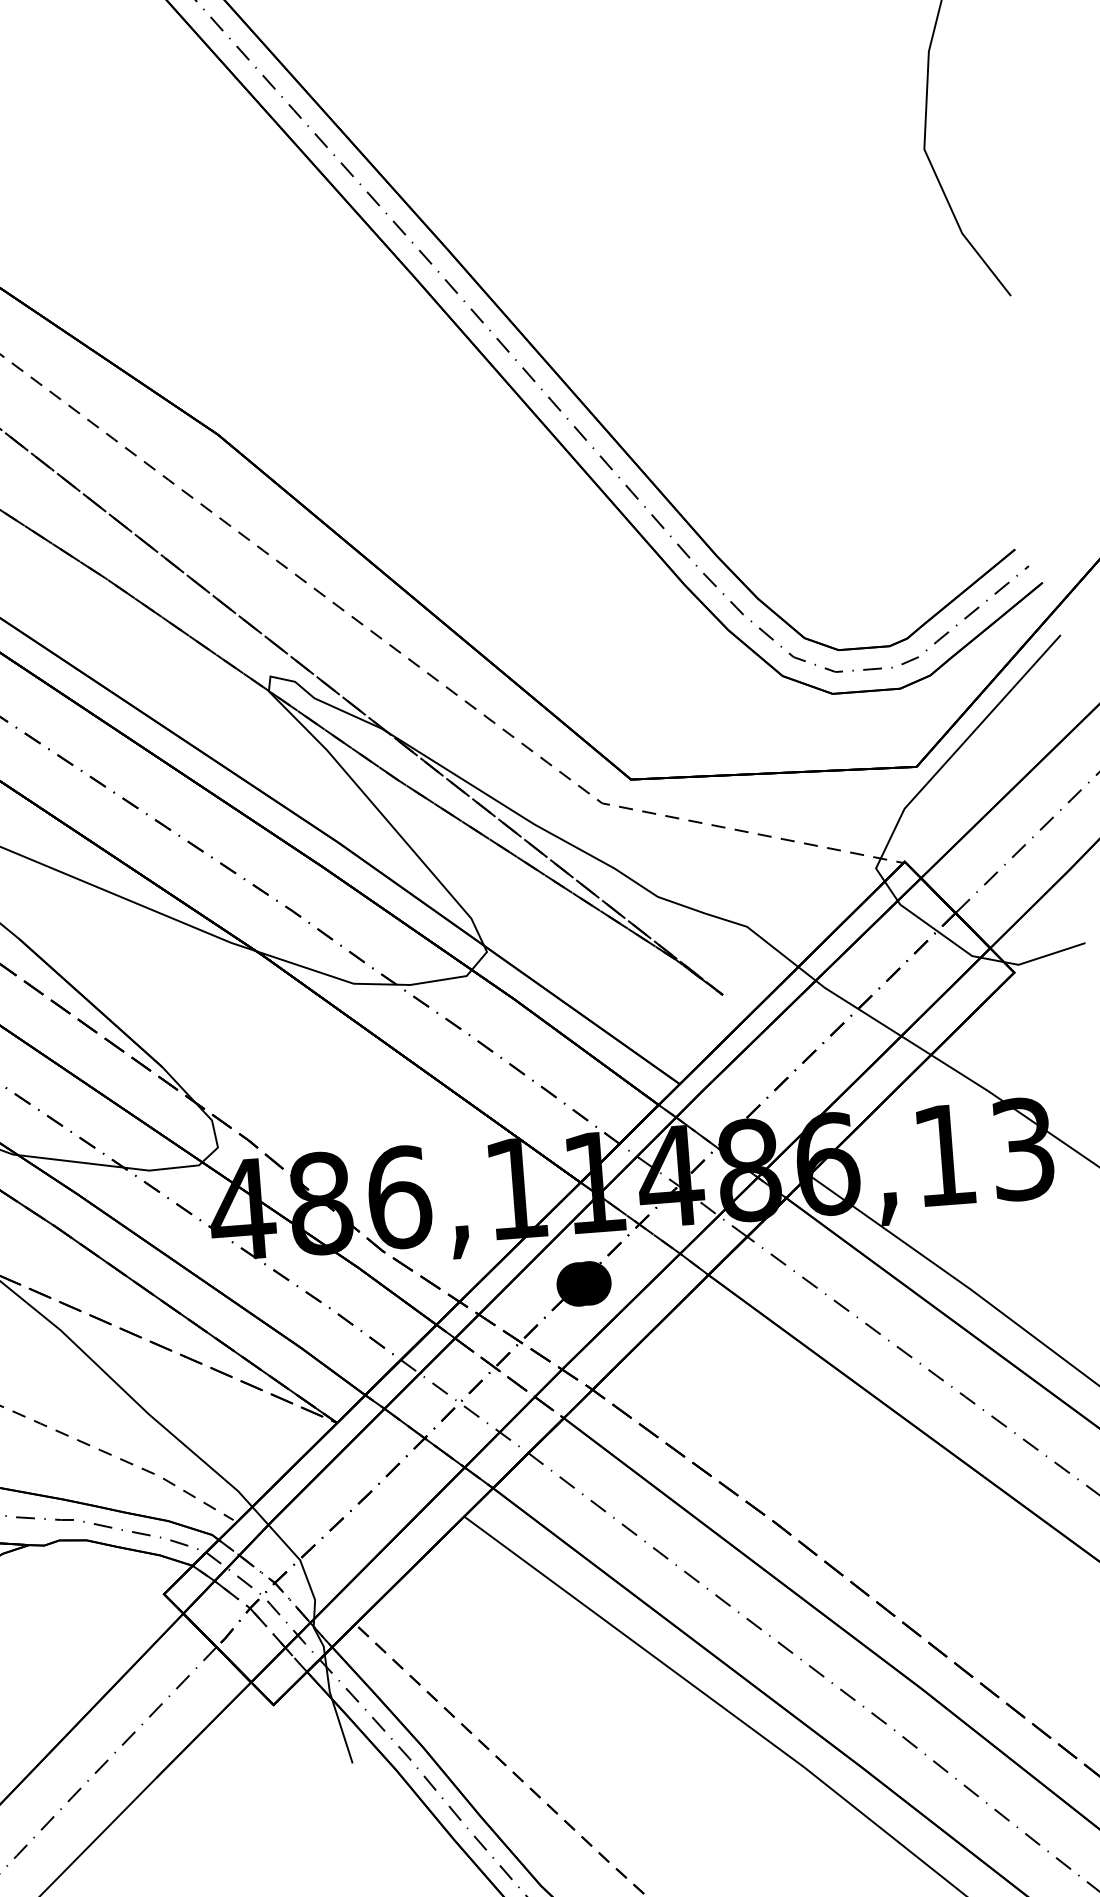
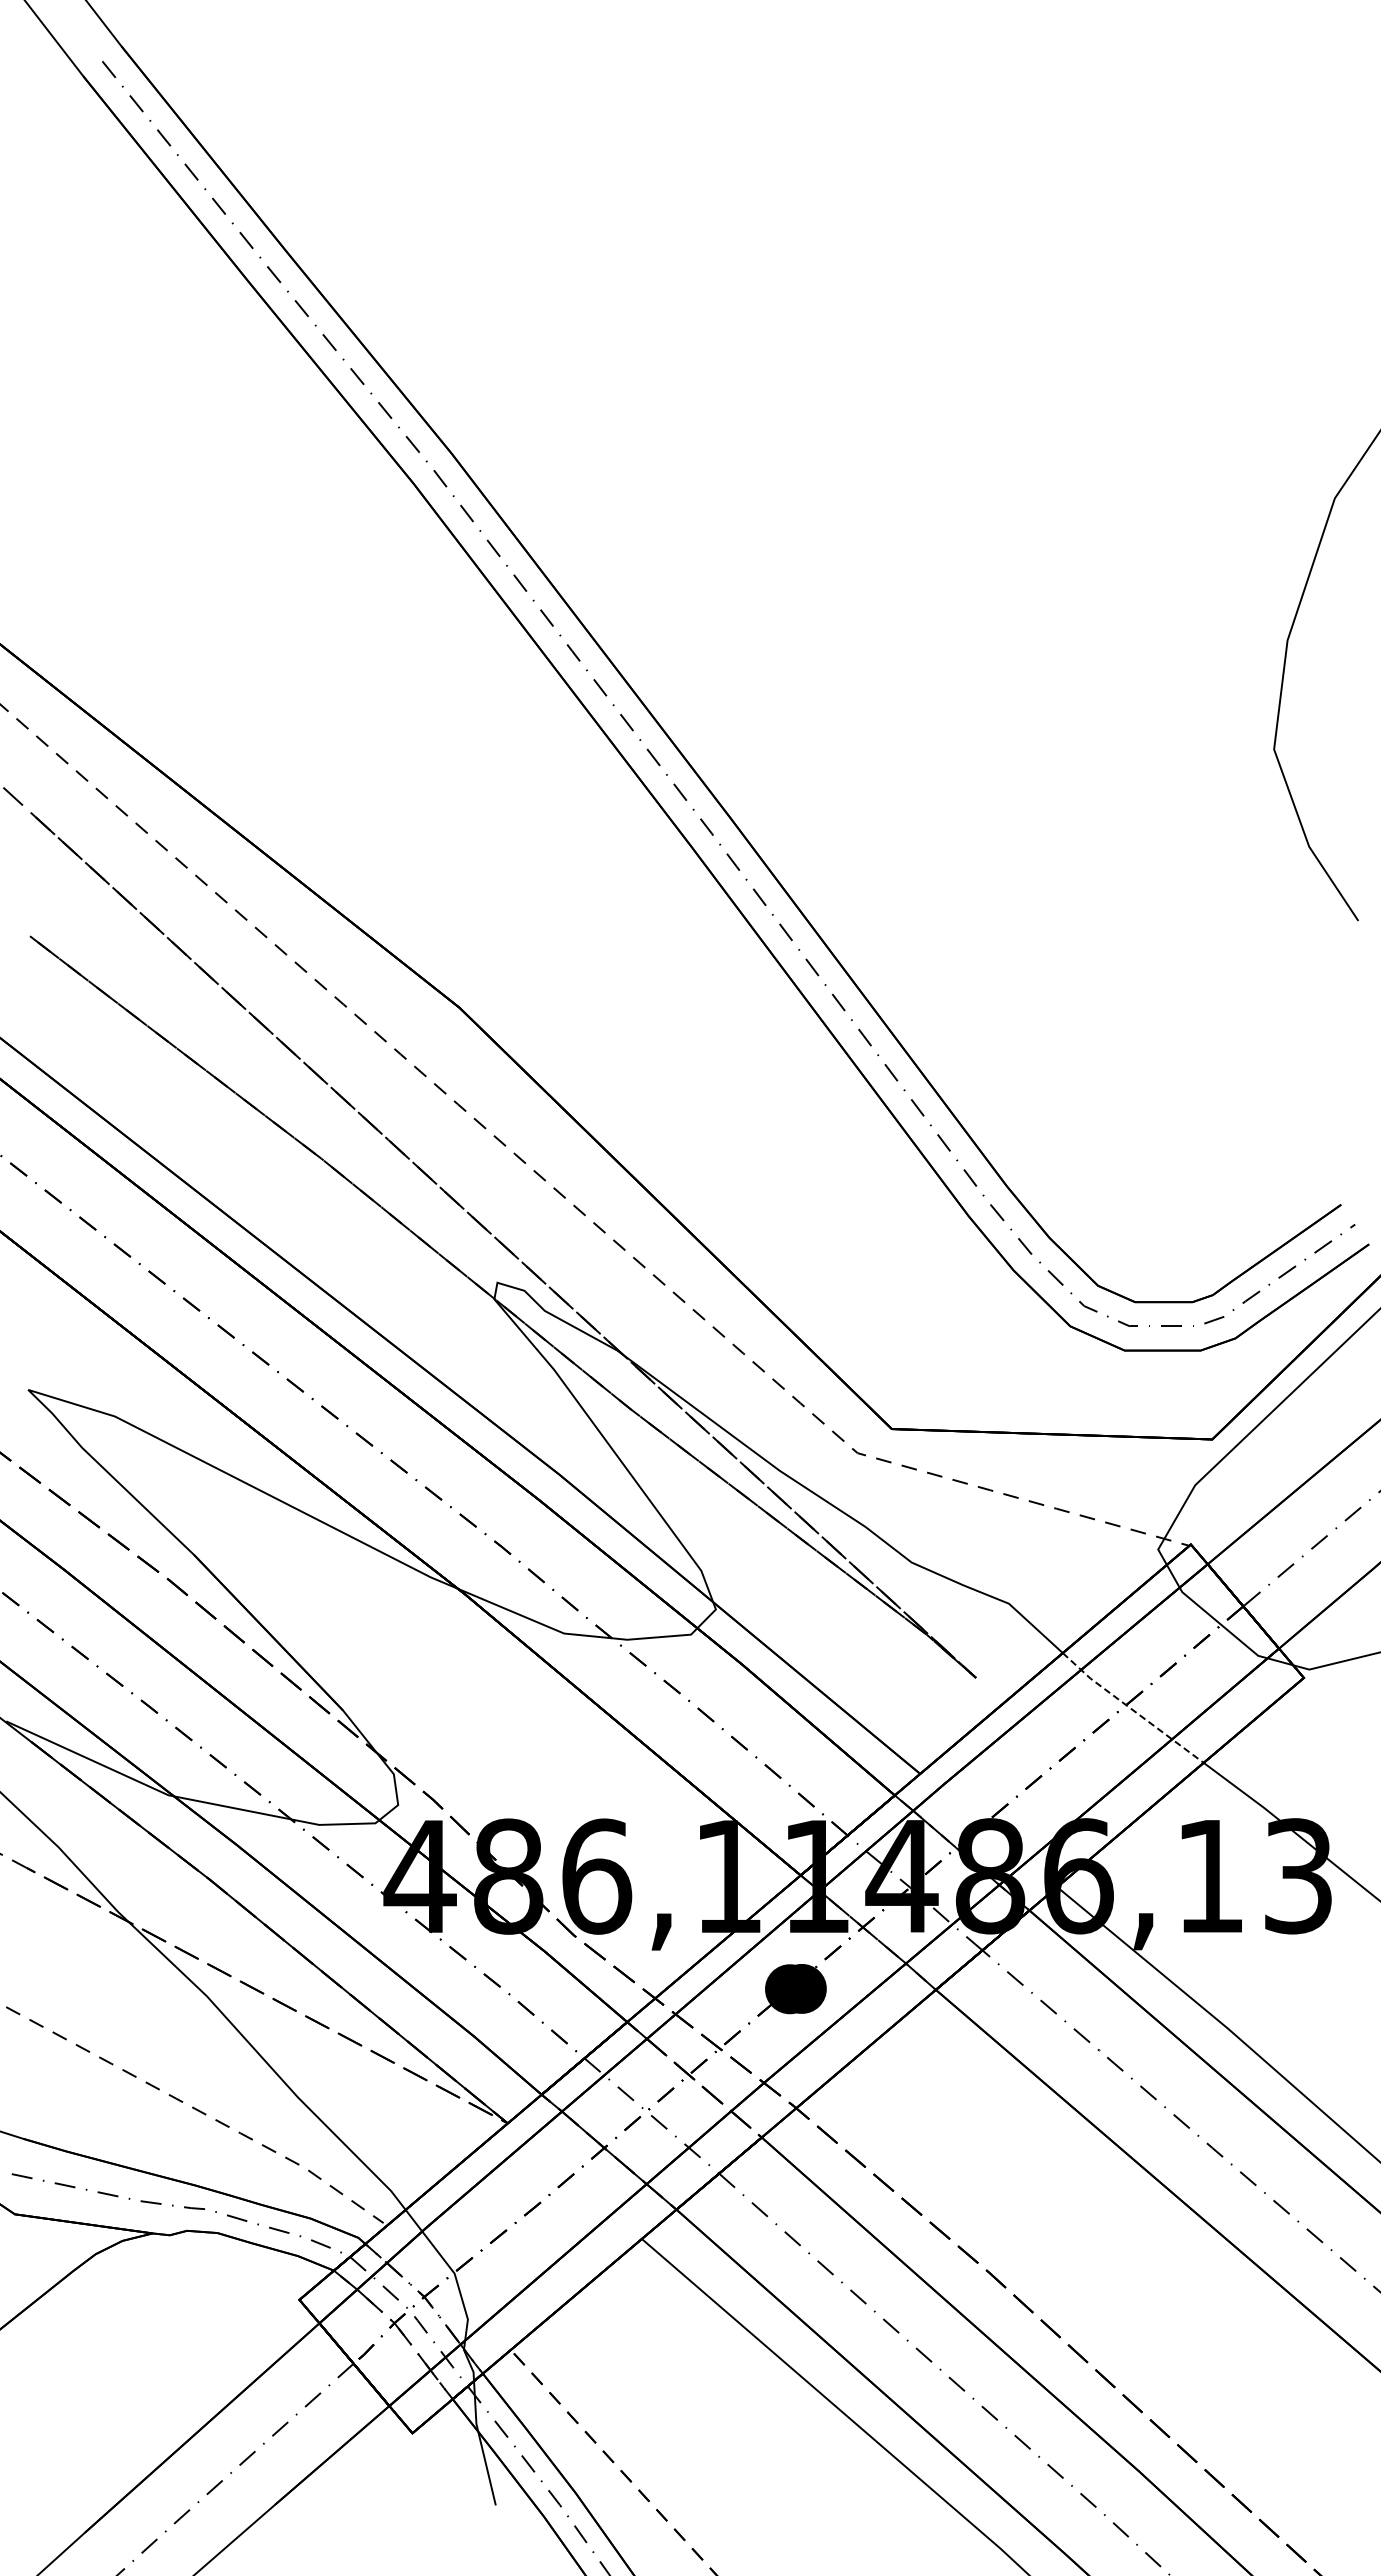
line: (864, 1012) -> (1132, 1709), solid -> dashed

